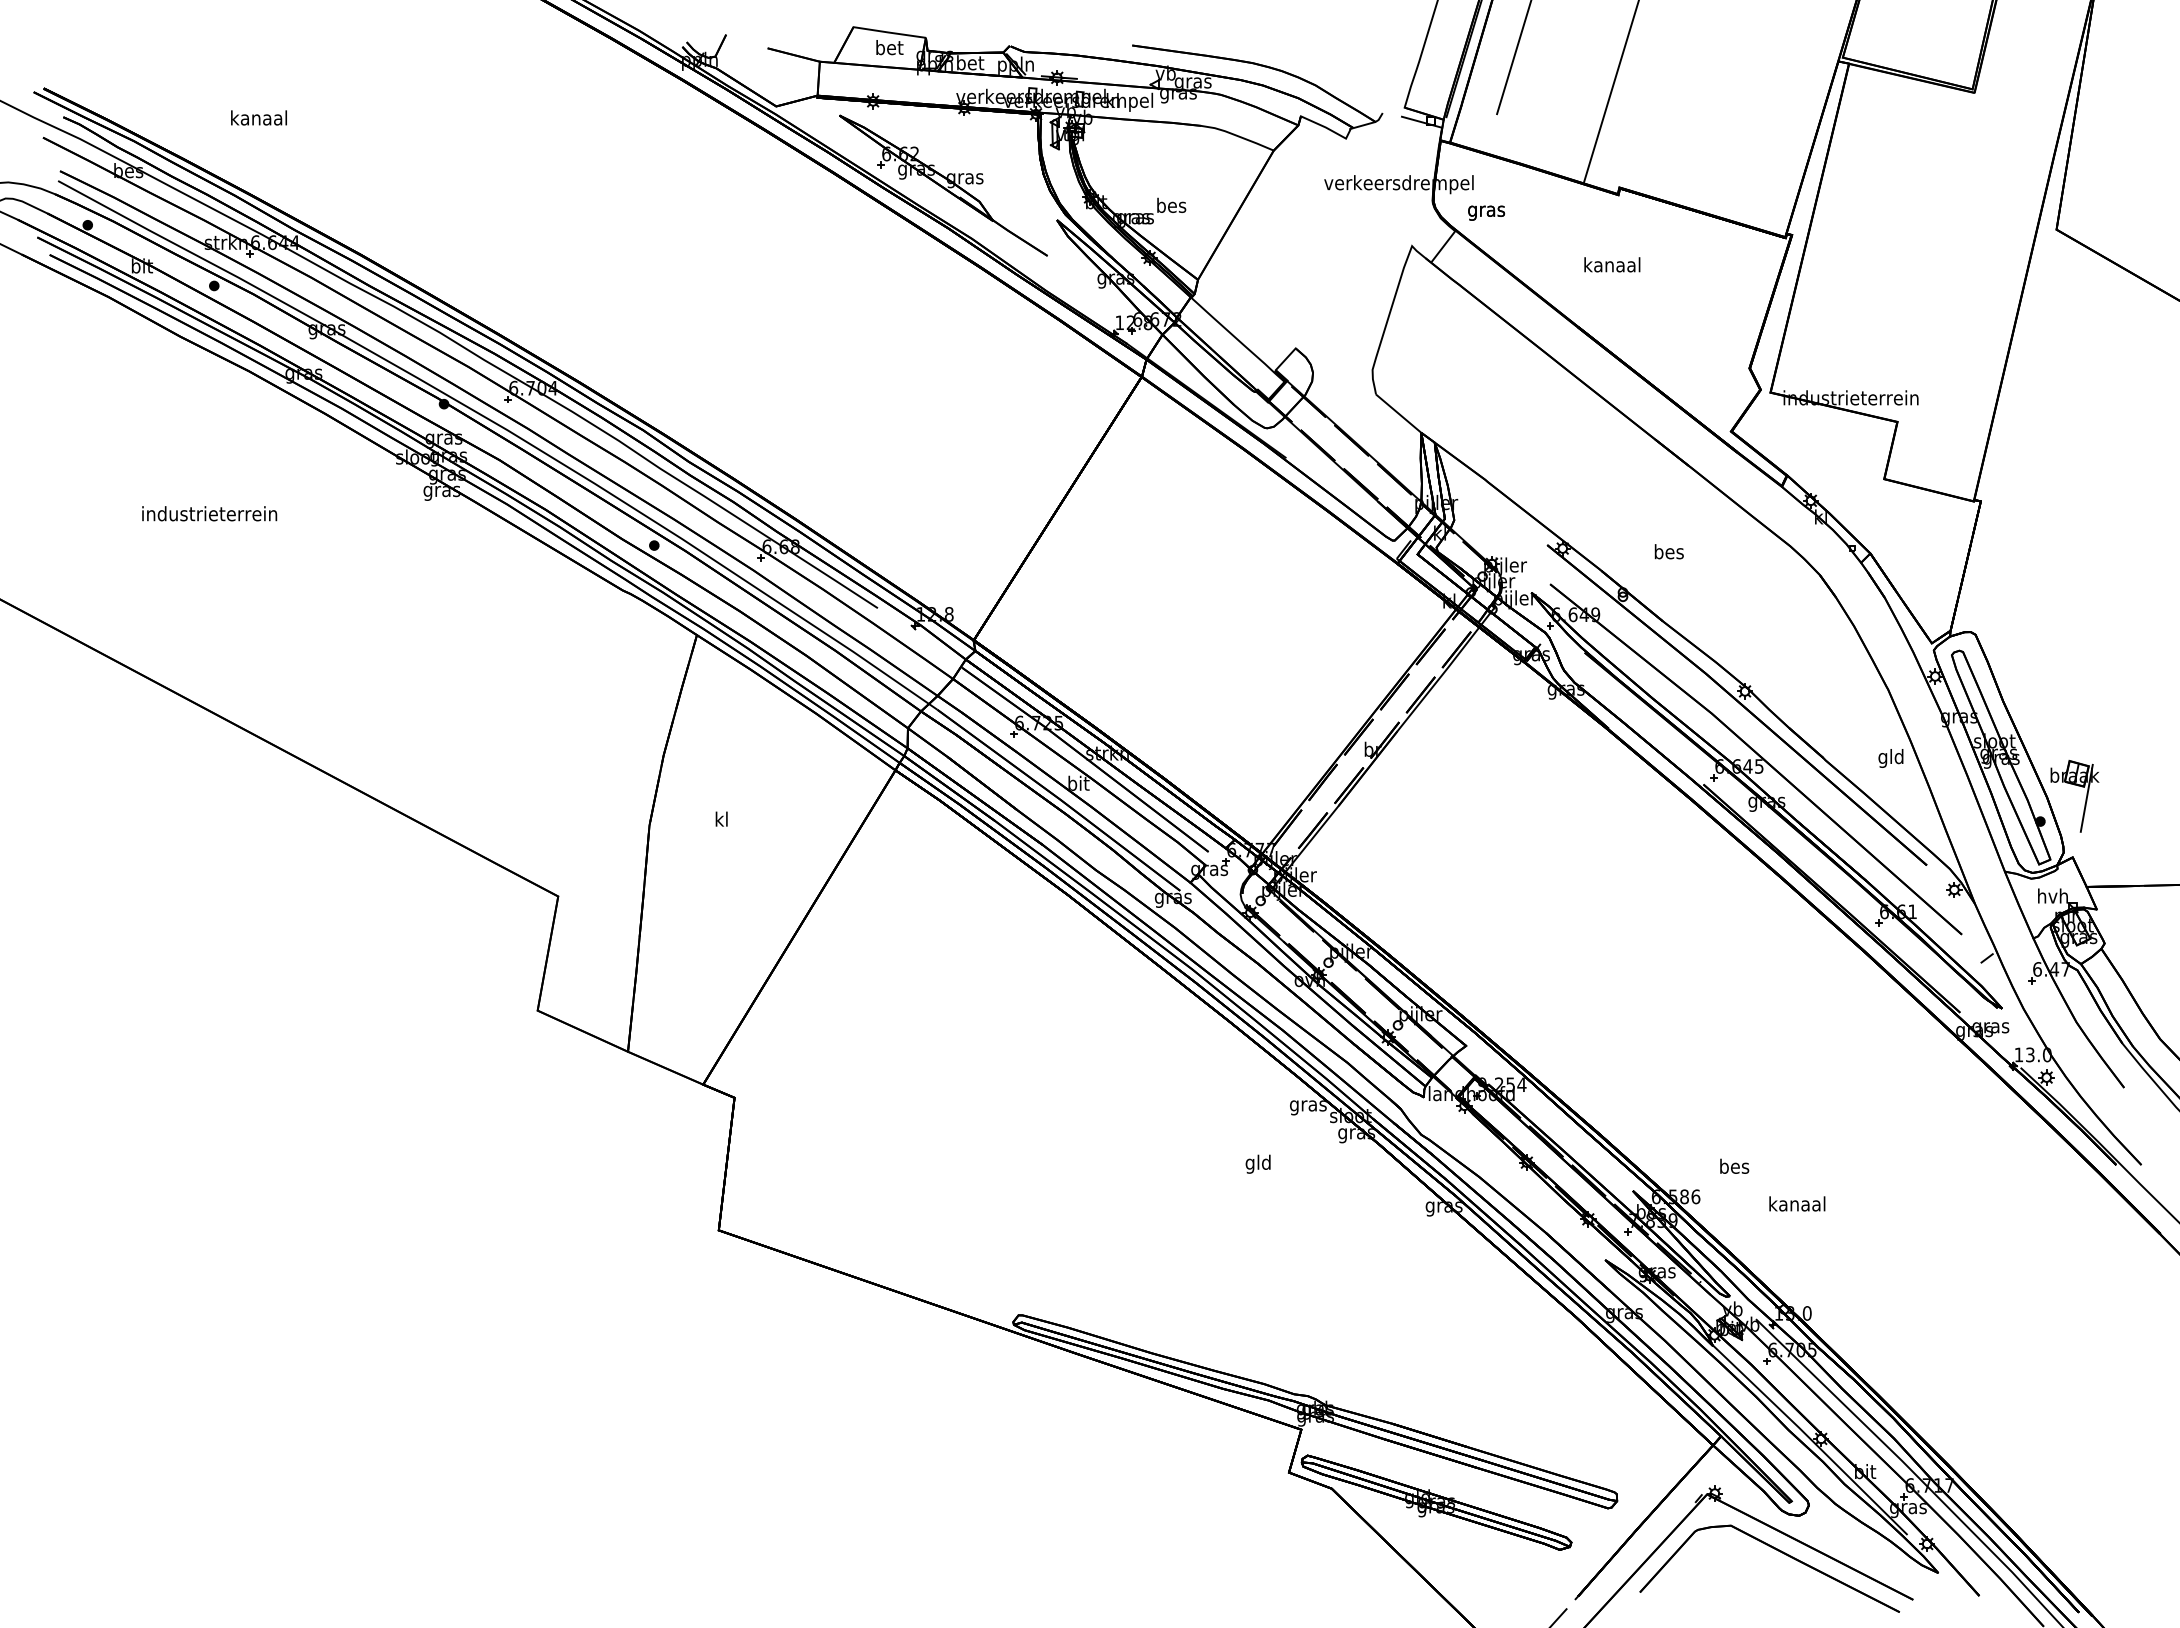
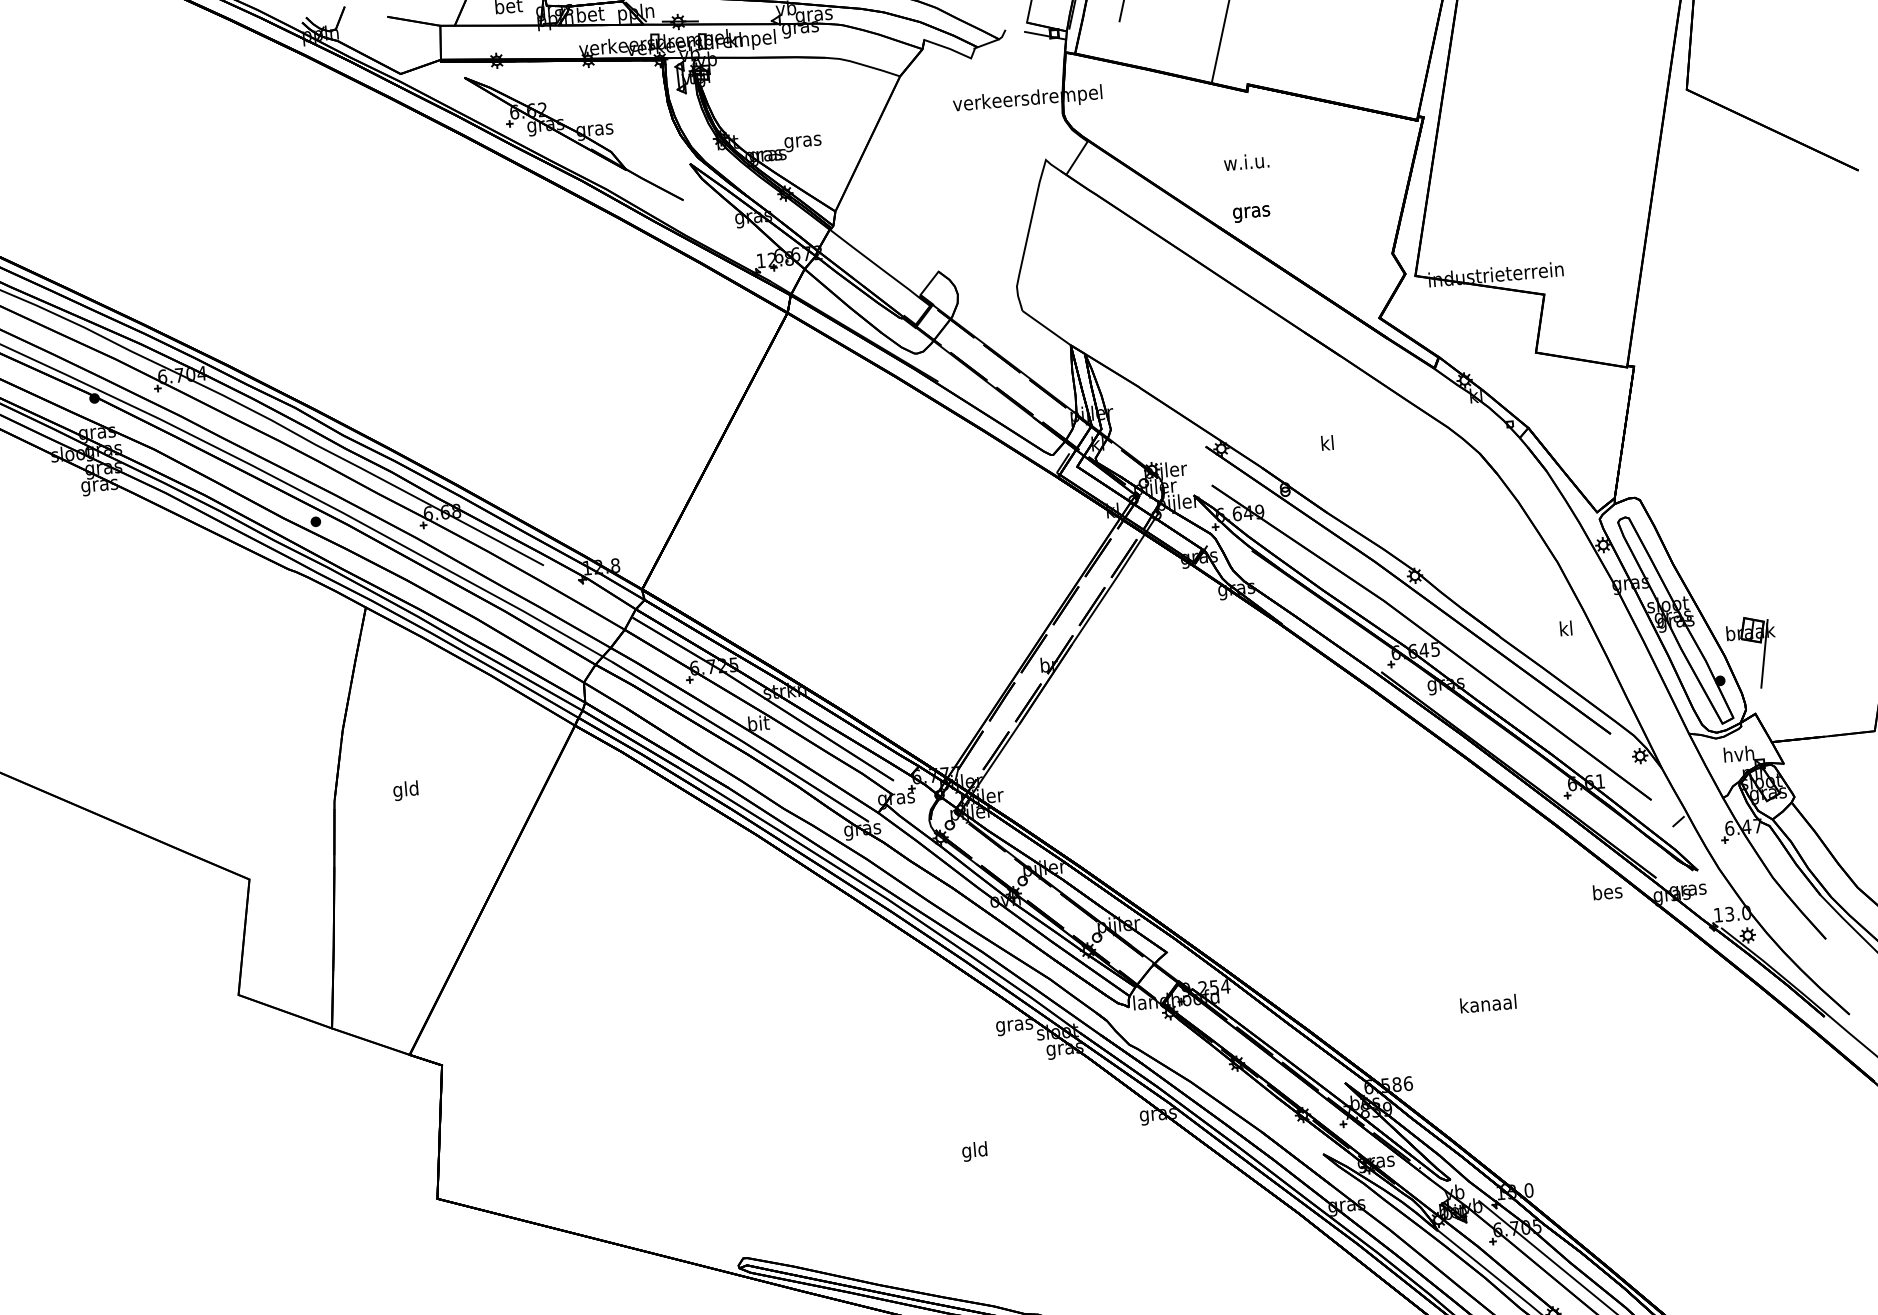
text: (1171, 206) -> (802, 140), bes -> gras
text: (1486, 212) -> (1251, 213), moved
text: (1612, 264) -> (1247, 161), kanaal -> w.i.u.
text: (1668, 551) -> (1327, 442), bes -> kl
text: (1890, 758) -> (1565, 630), gld -> kl
text: (721, 820) -> (405, 790), kl -> gld
text: (1257, 1163) -> (974, 1150), moved
text: (1734, 1165) -> (1607, 890), moved
text: (1797, 1203) -> (1488, 1003), moved

